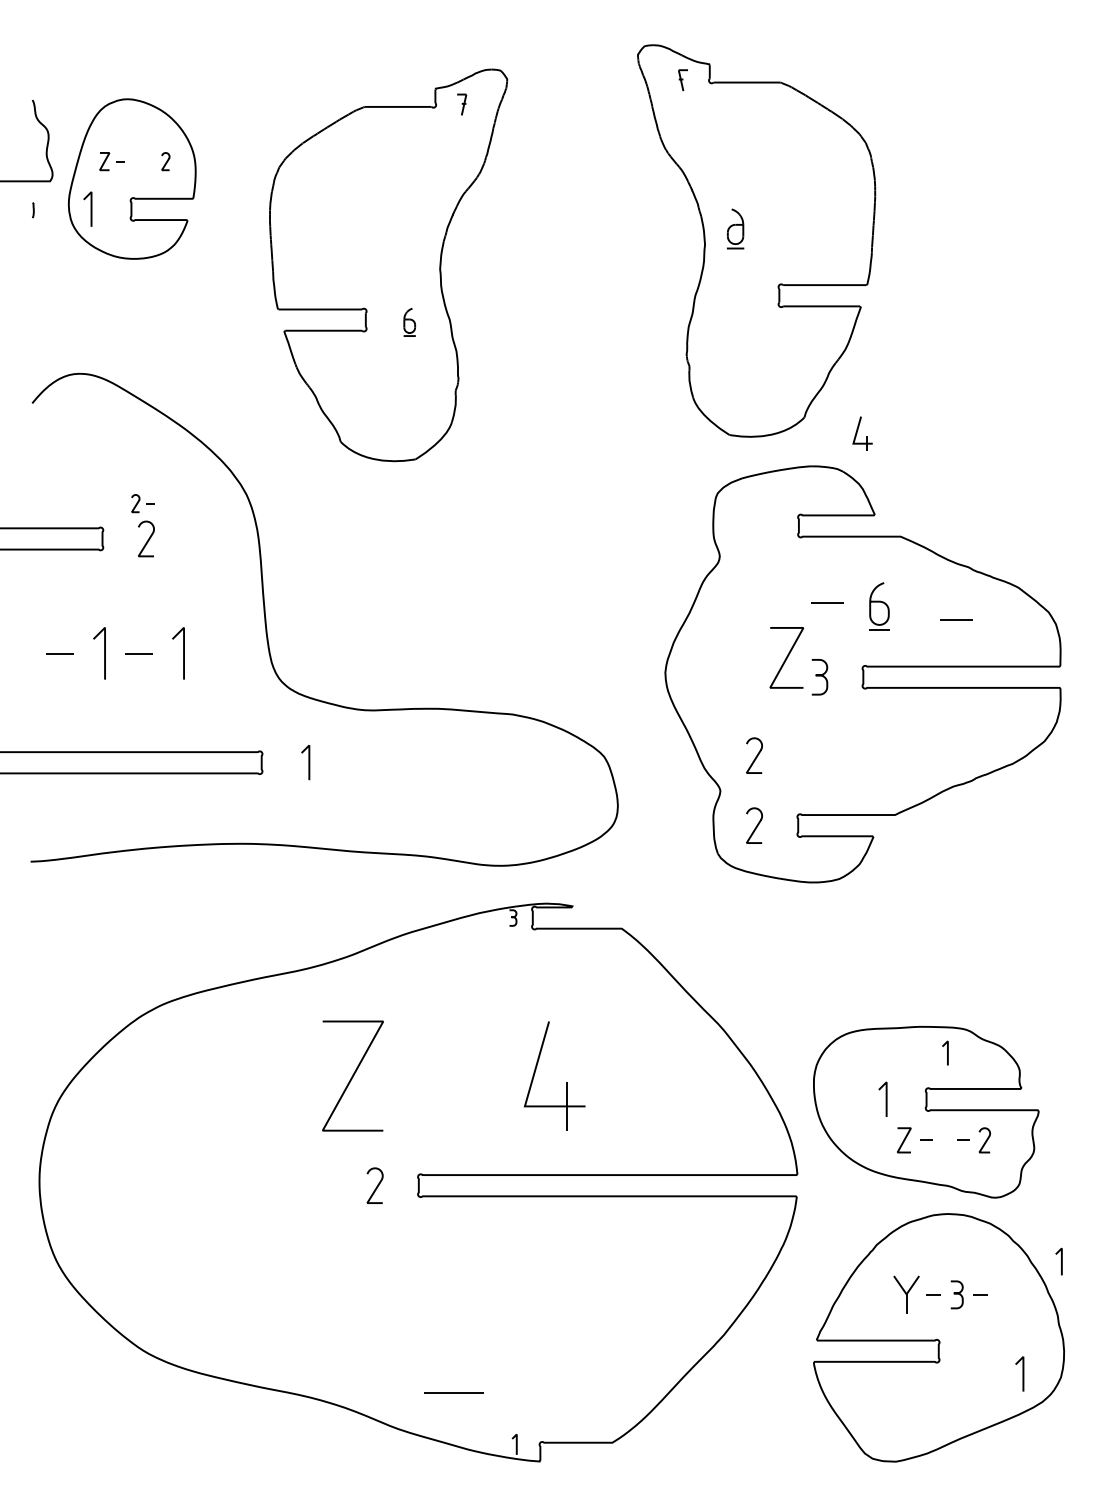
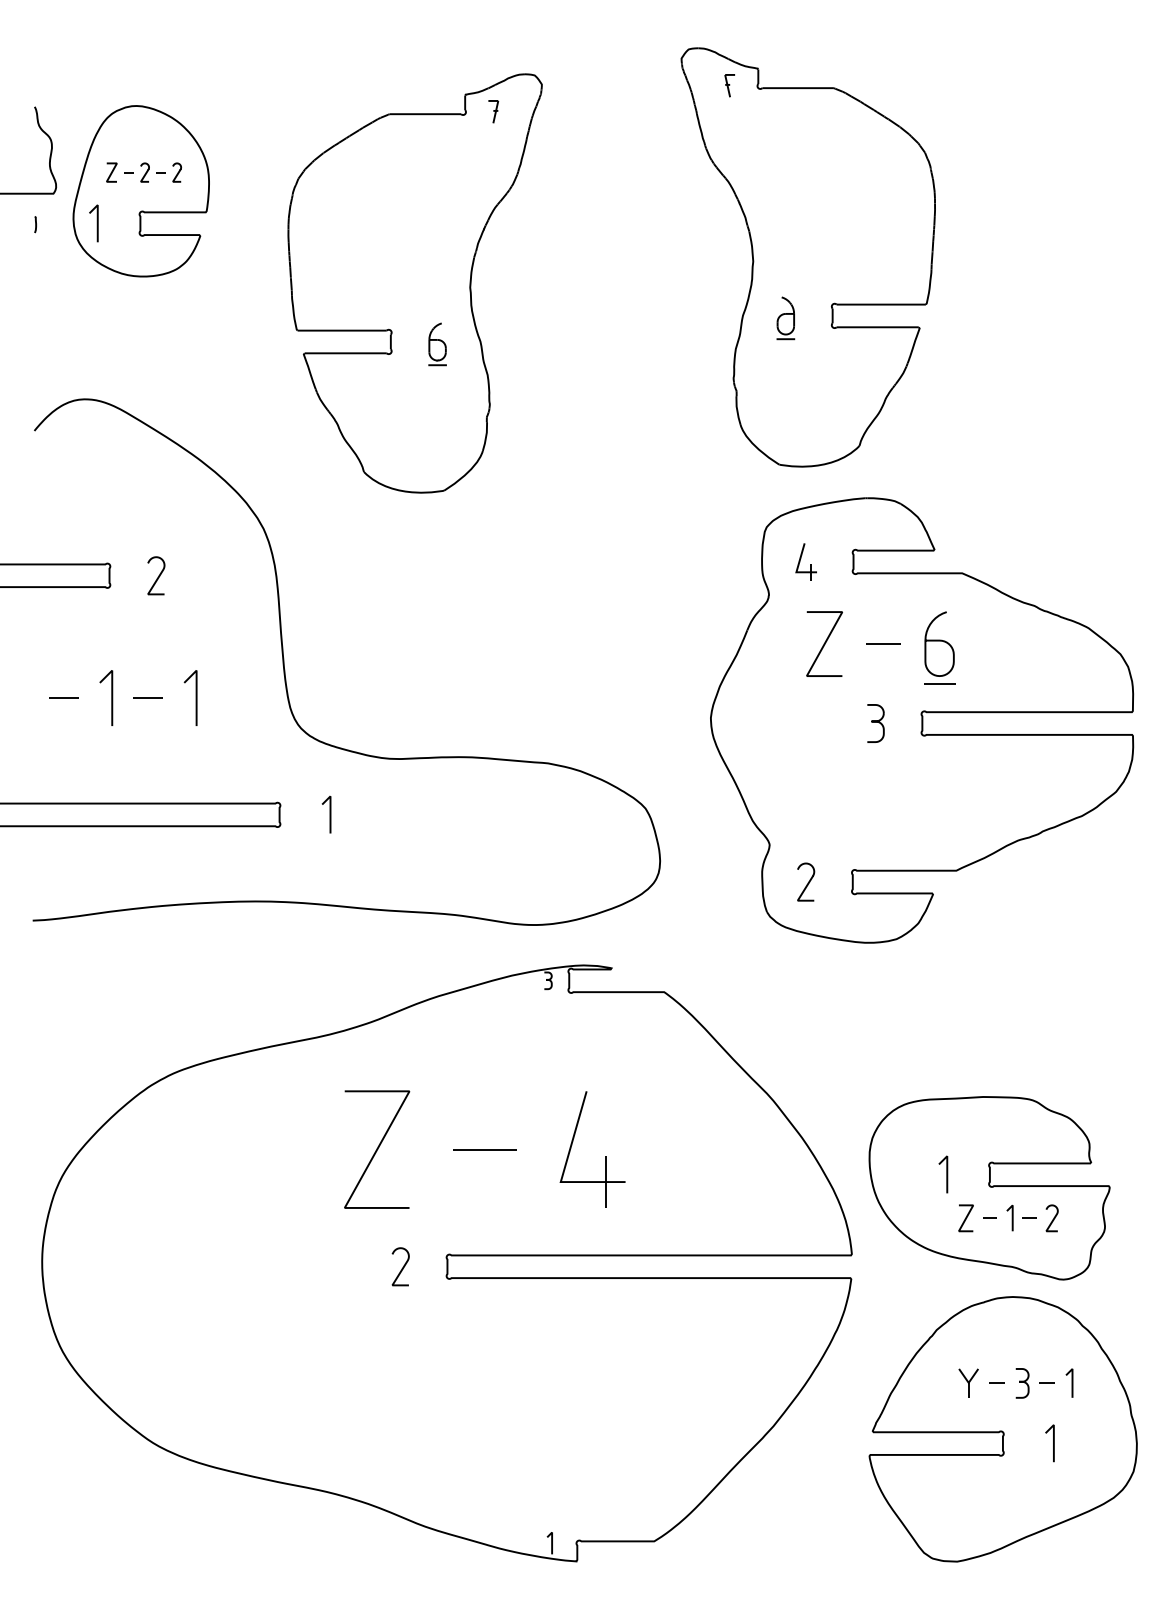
part: (735, 228) -> (785, 317), moved
part: (409, 322) -> (437, 344), size x1.43
part: (862, 433) -> (806, 561), moved
part: (142, 503) -> (152, 172), moved
part: (879, 606) -> (939, 647), size x1.43
line: (956, 619) -> (1021, 661), removed
line: (786, 657) -> (824, 643), moved
curve: (755, 756) -> (807, 808), removed
line: (947, 1052) -> (1012, 1217), moved
line: (1061, 1261) -> (1072, 1383), moved
part: (906, 1294) -> (968, 1383), size x0.71
line: (1022, 1373) -> (1052, 1442), moved
line: (453, 1392) -> (484, 1149), moved

